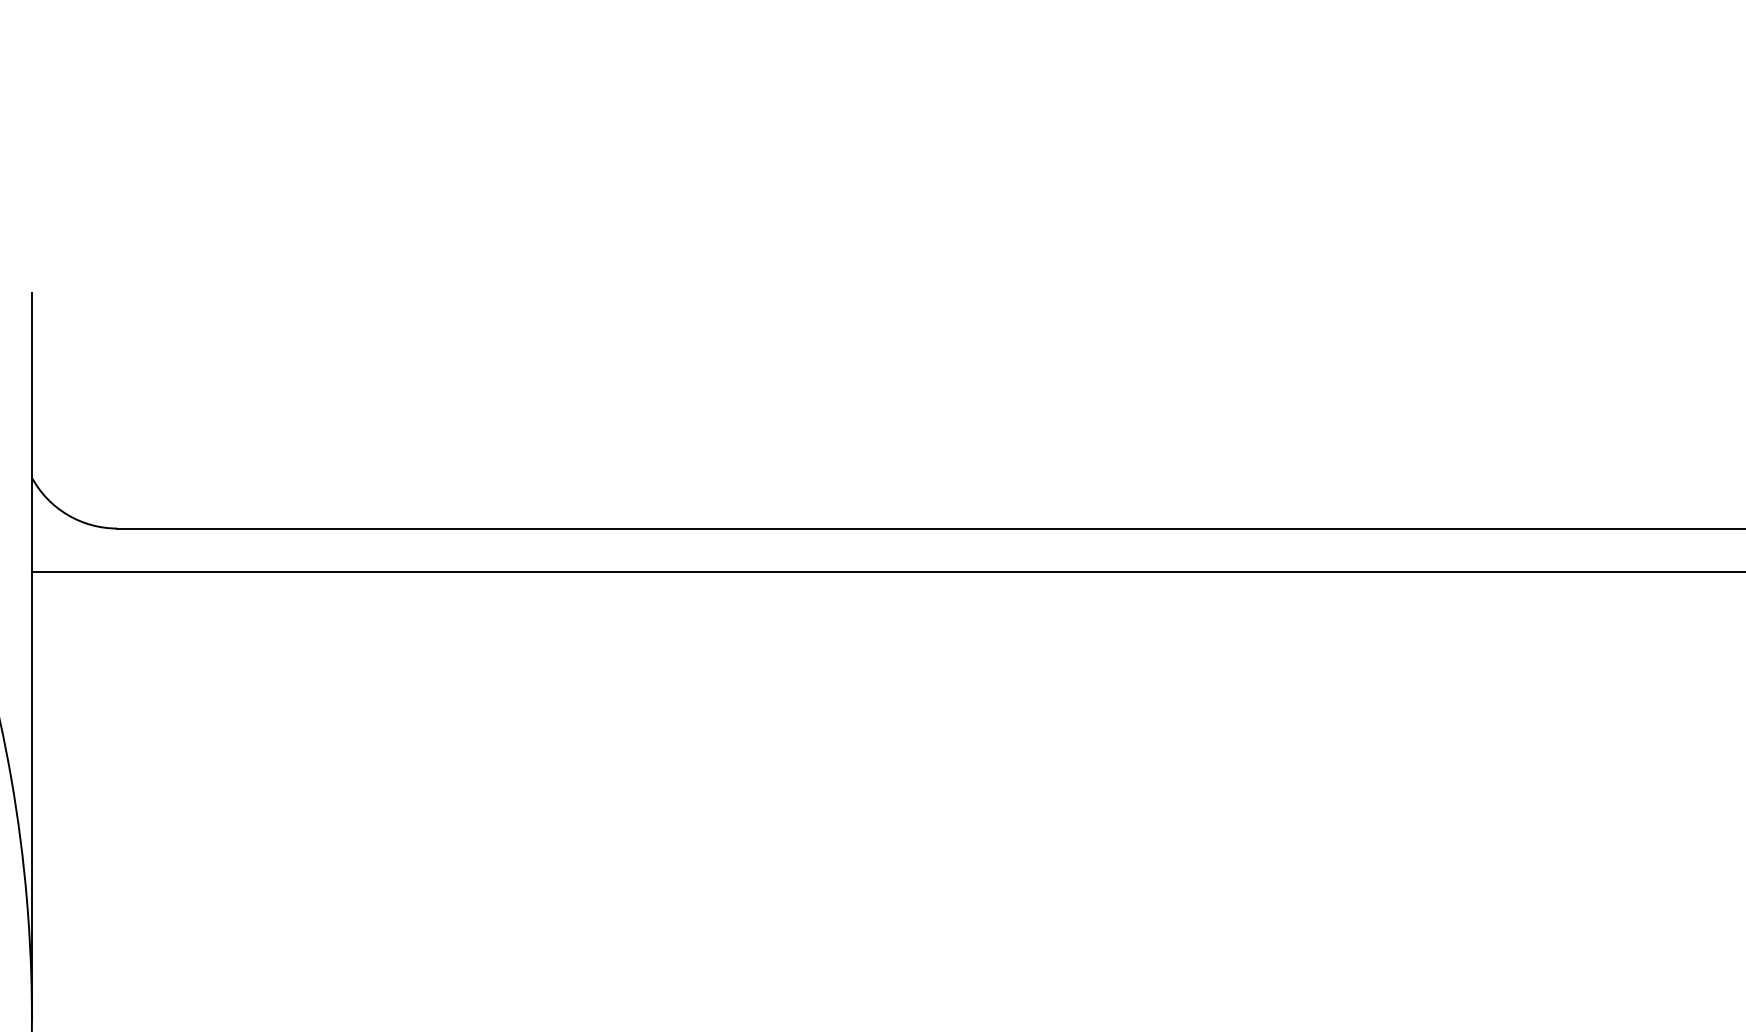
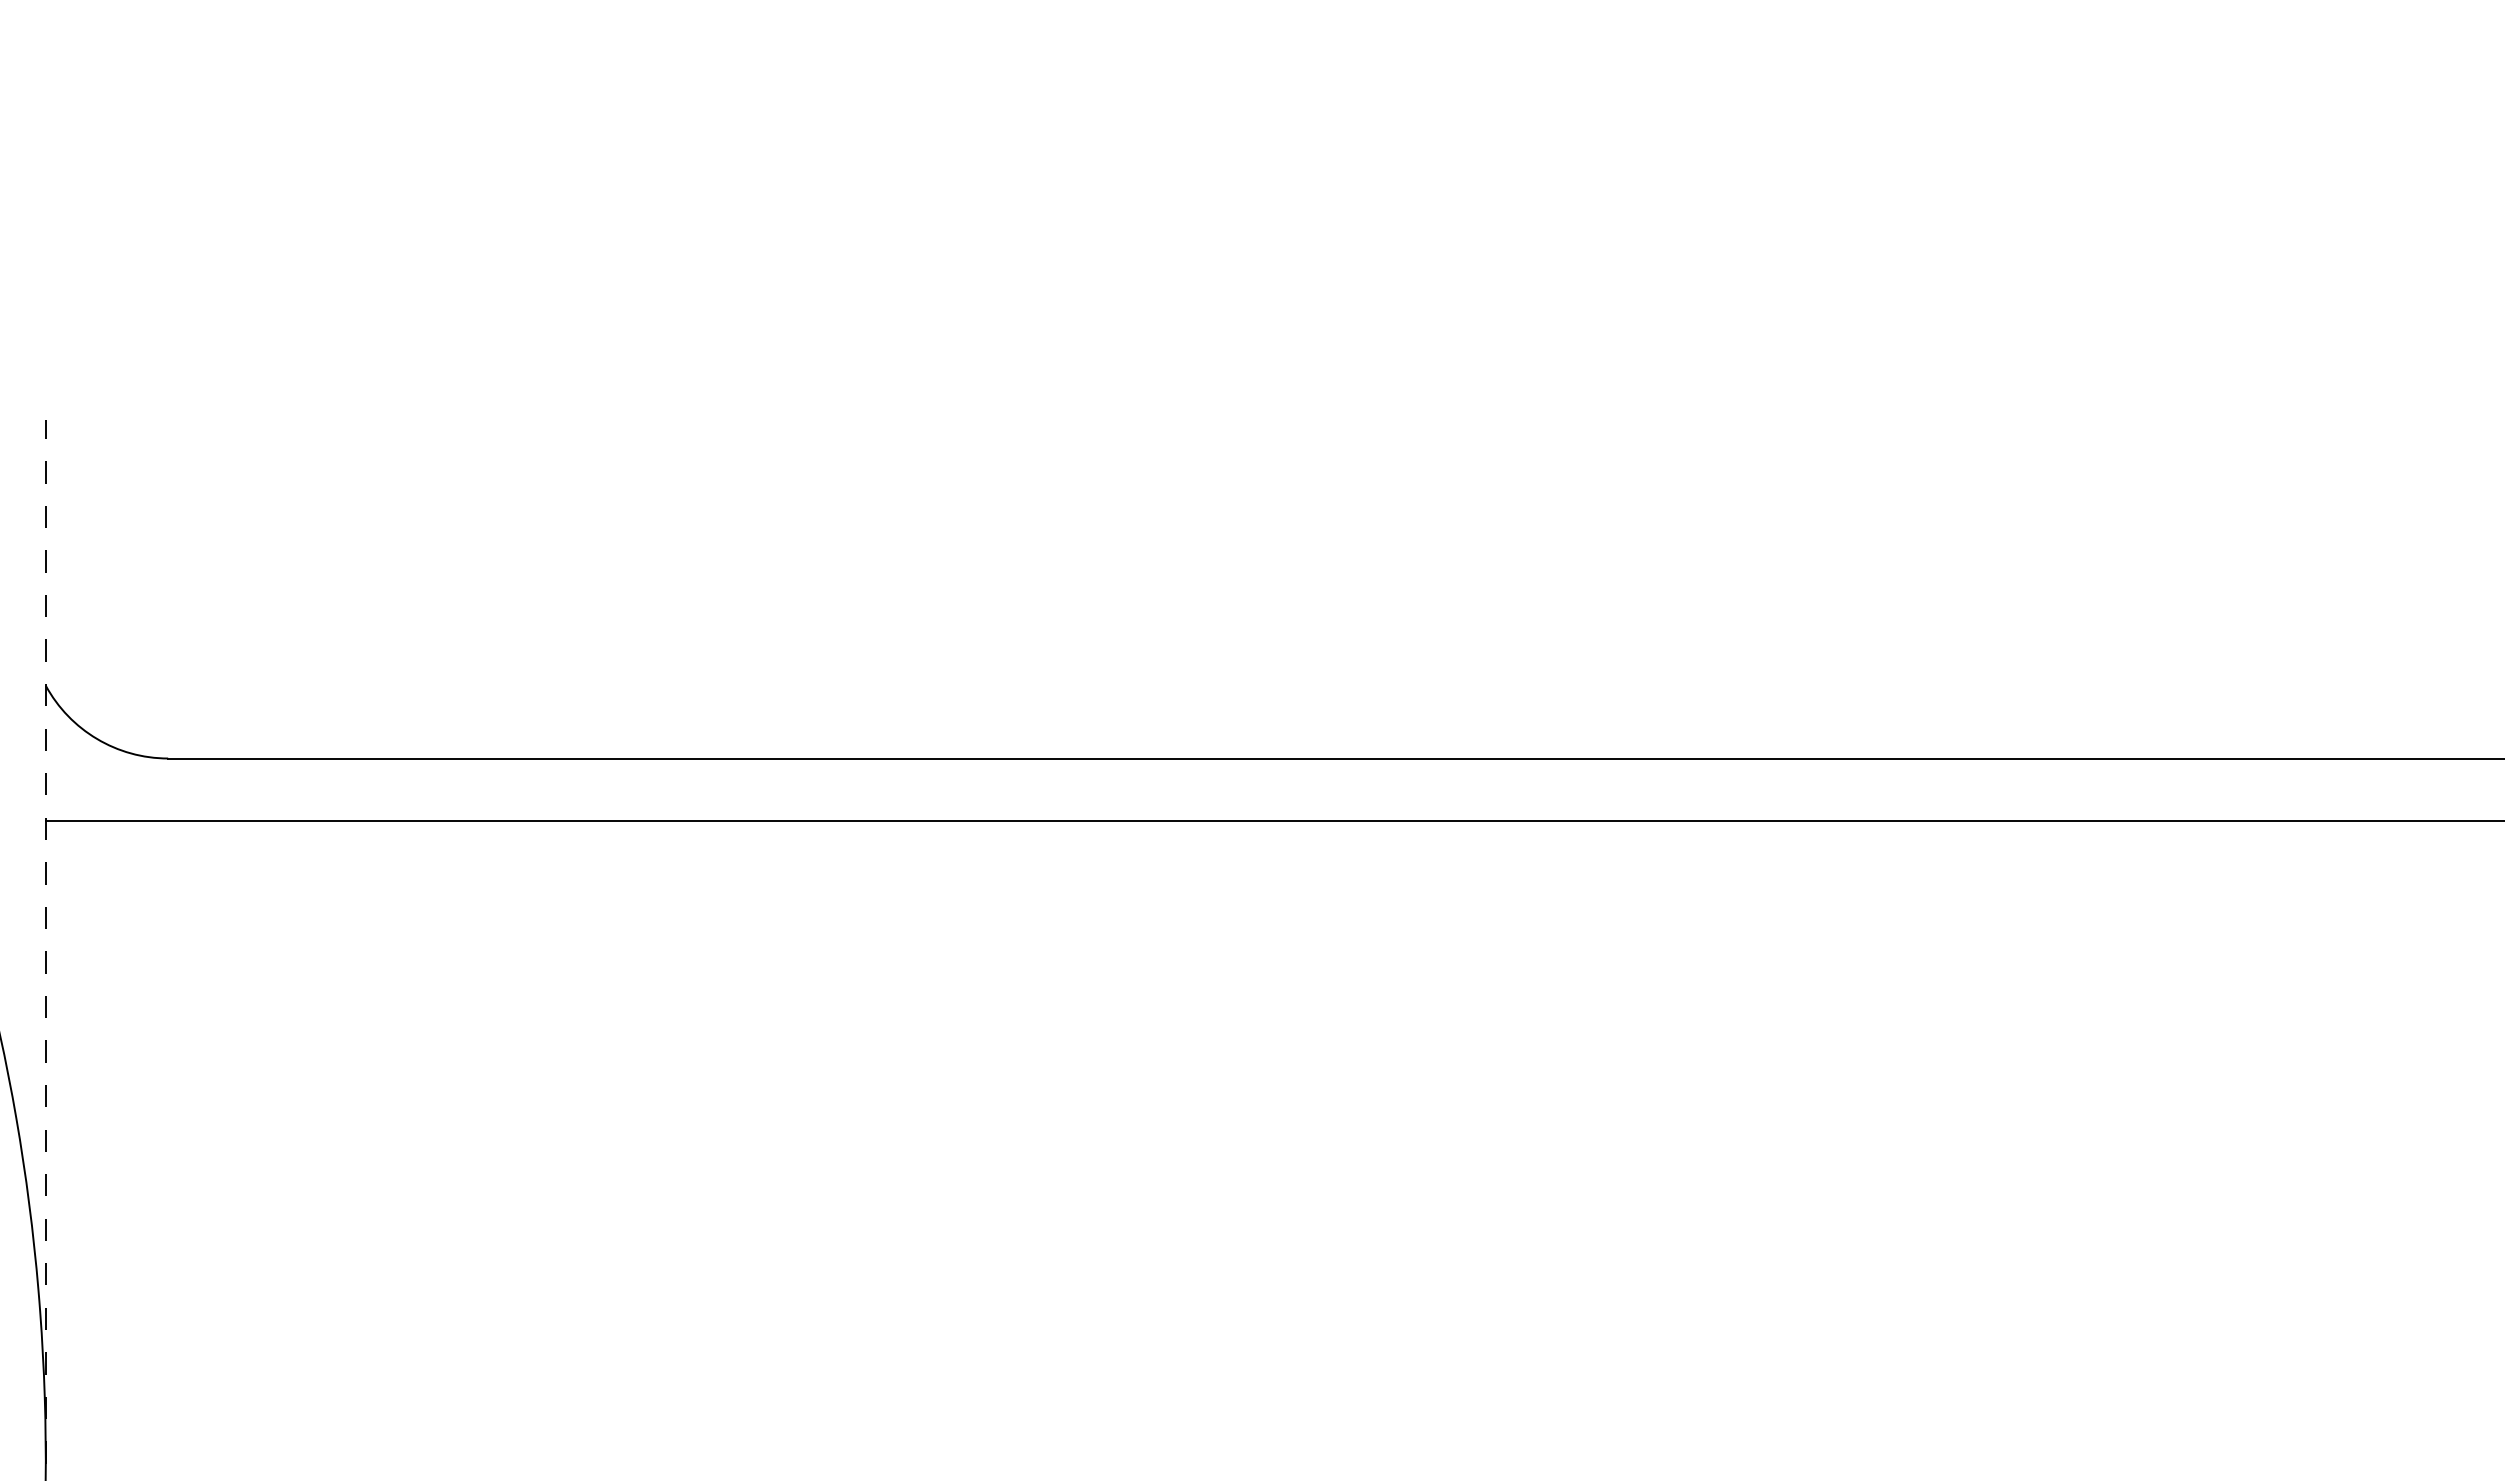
line: (32, 656) -> (46, 942), solid -> dashed

